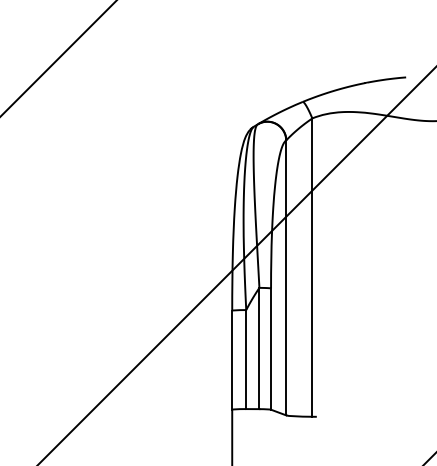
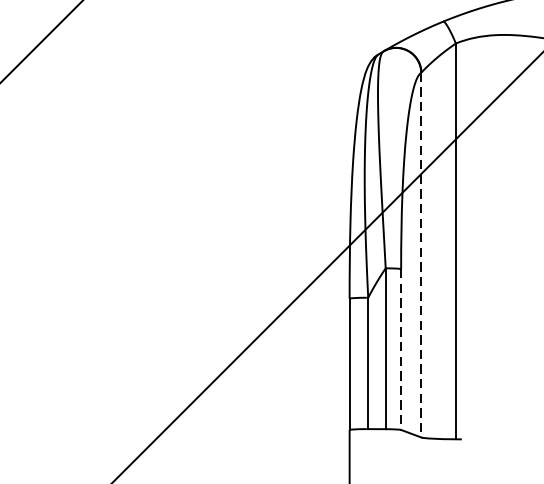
line: (286, 277) -> (421, 254), solid -> dashed
line: (271, 349) -> (401, 350), solid -> dashed

